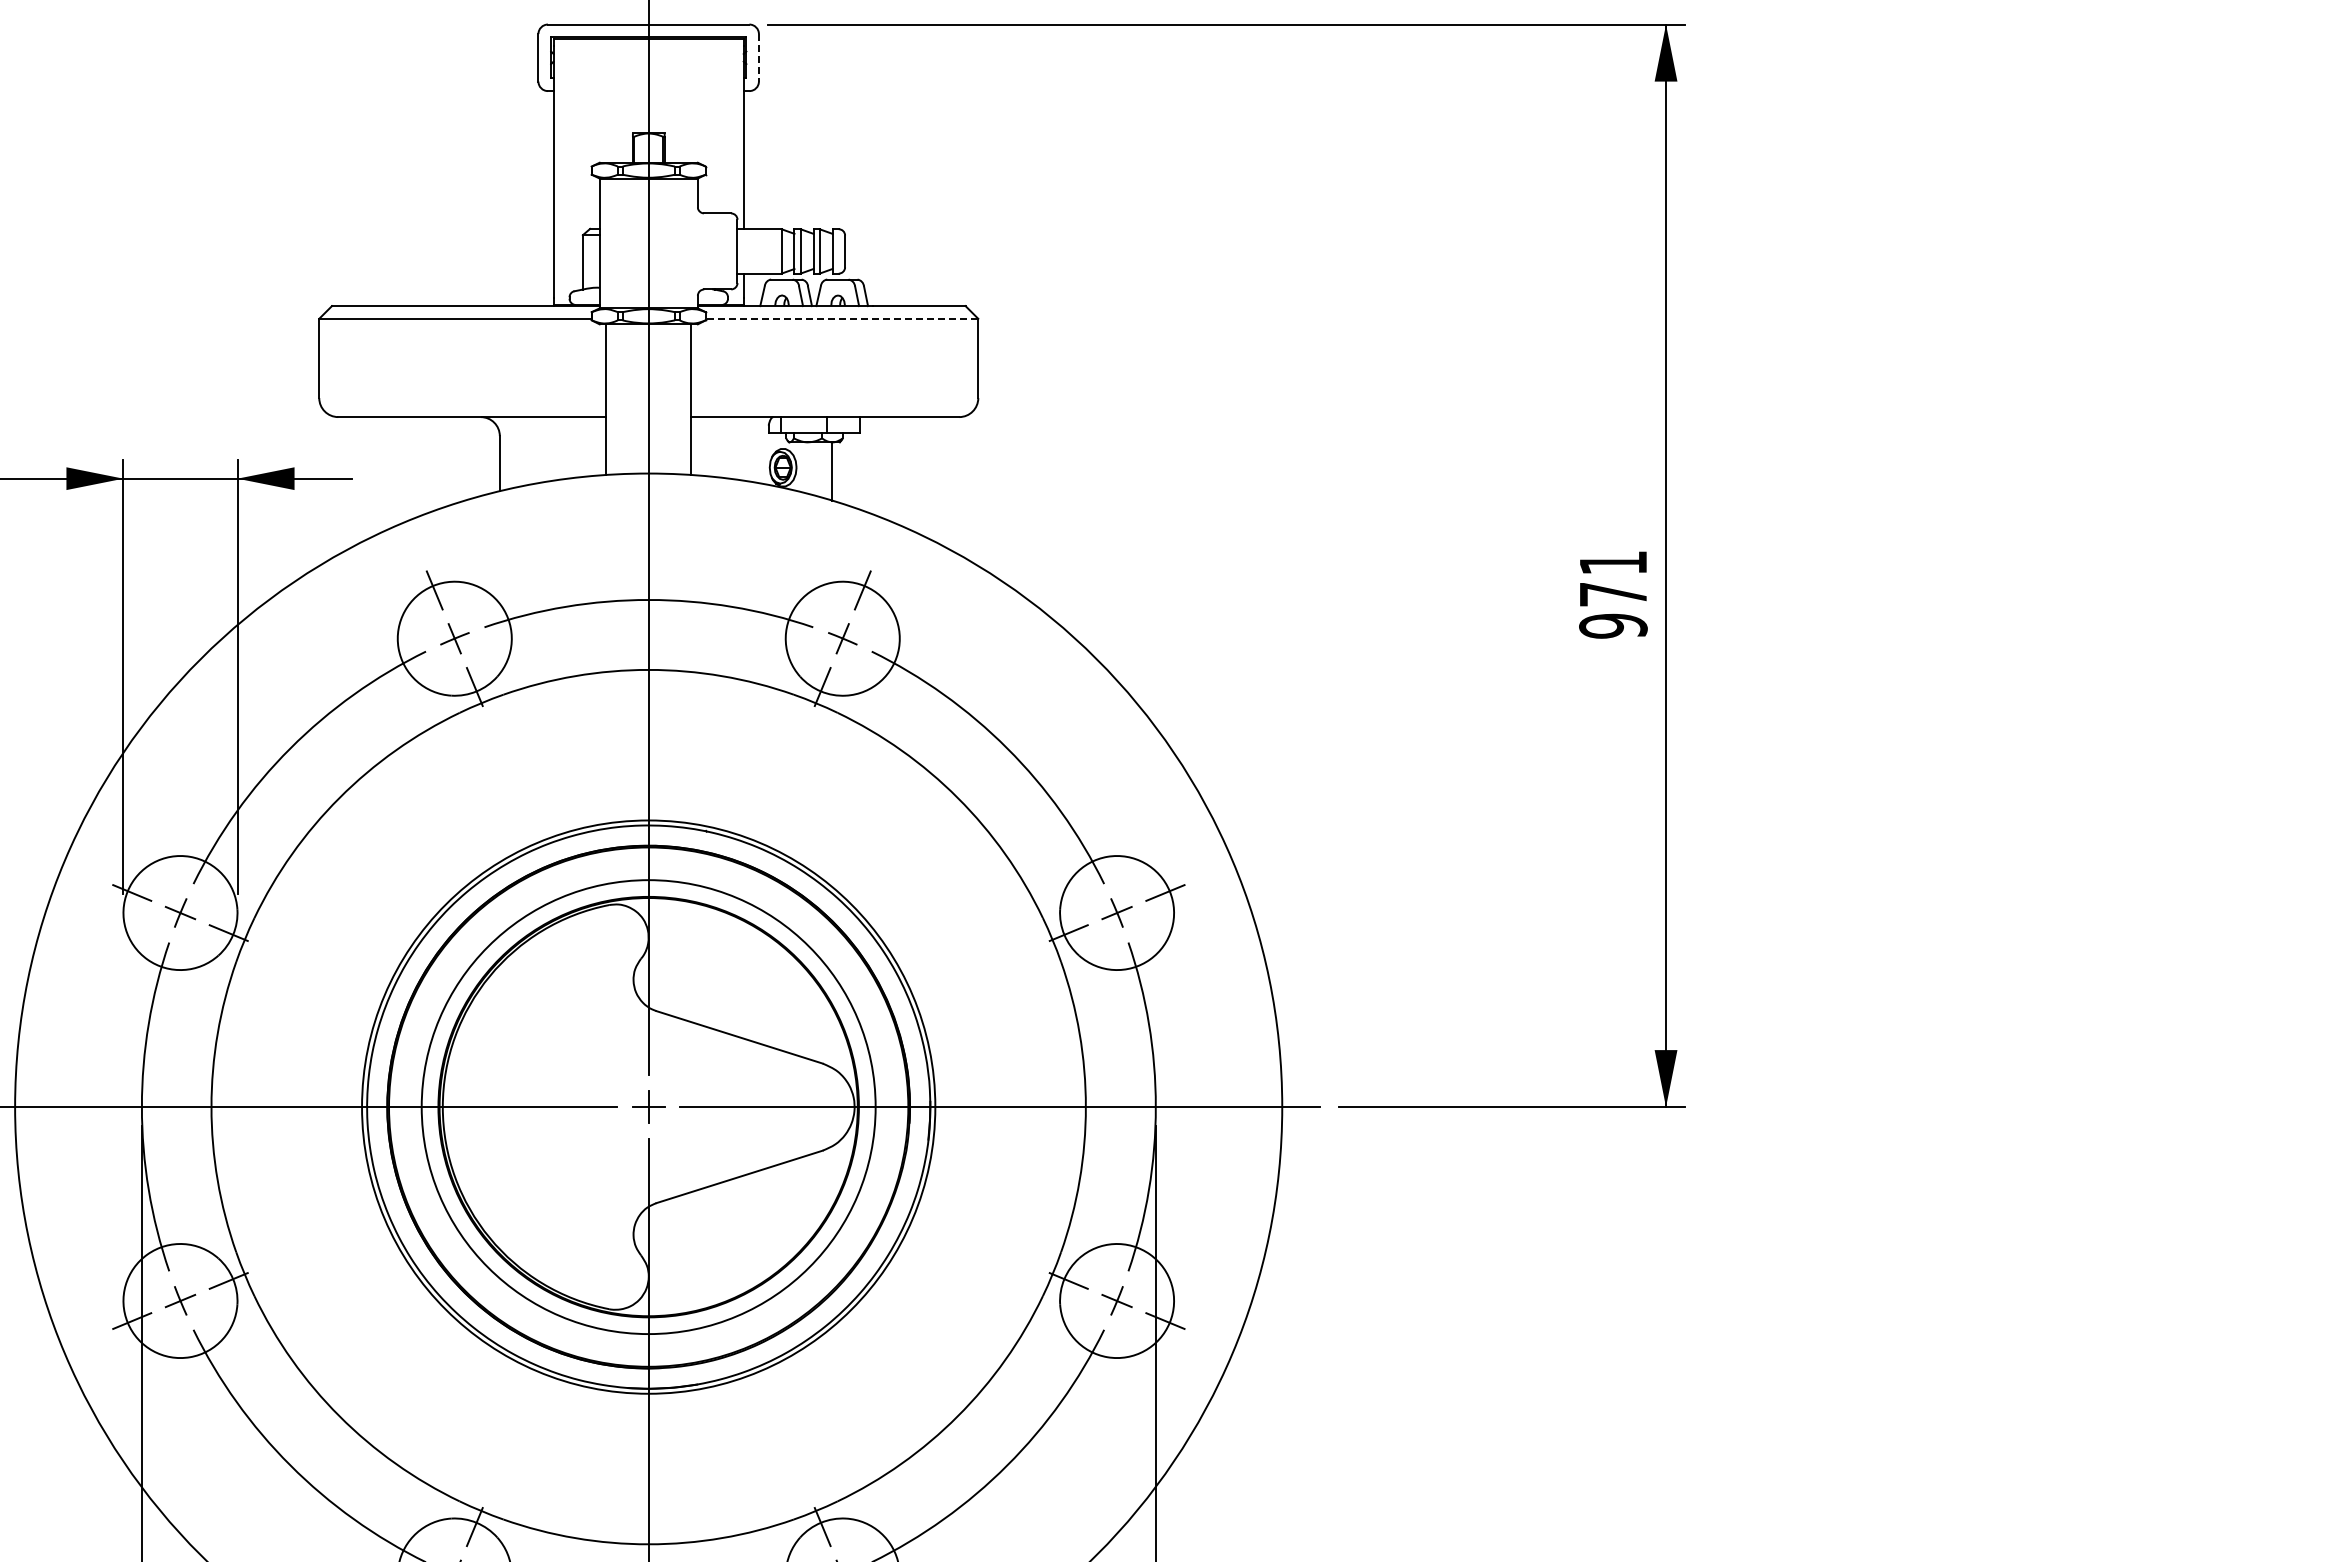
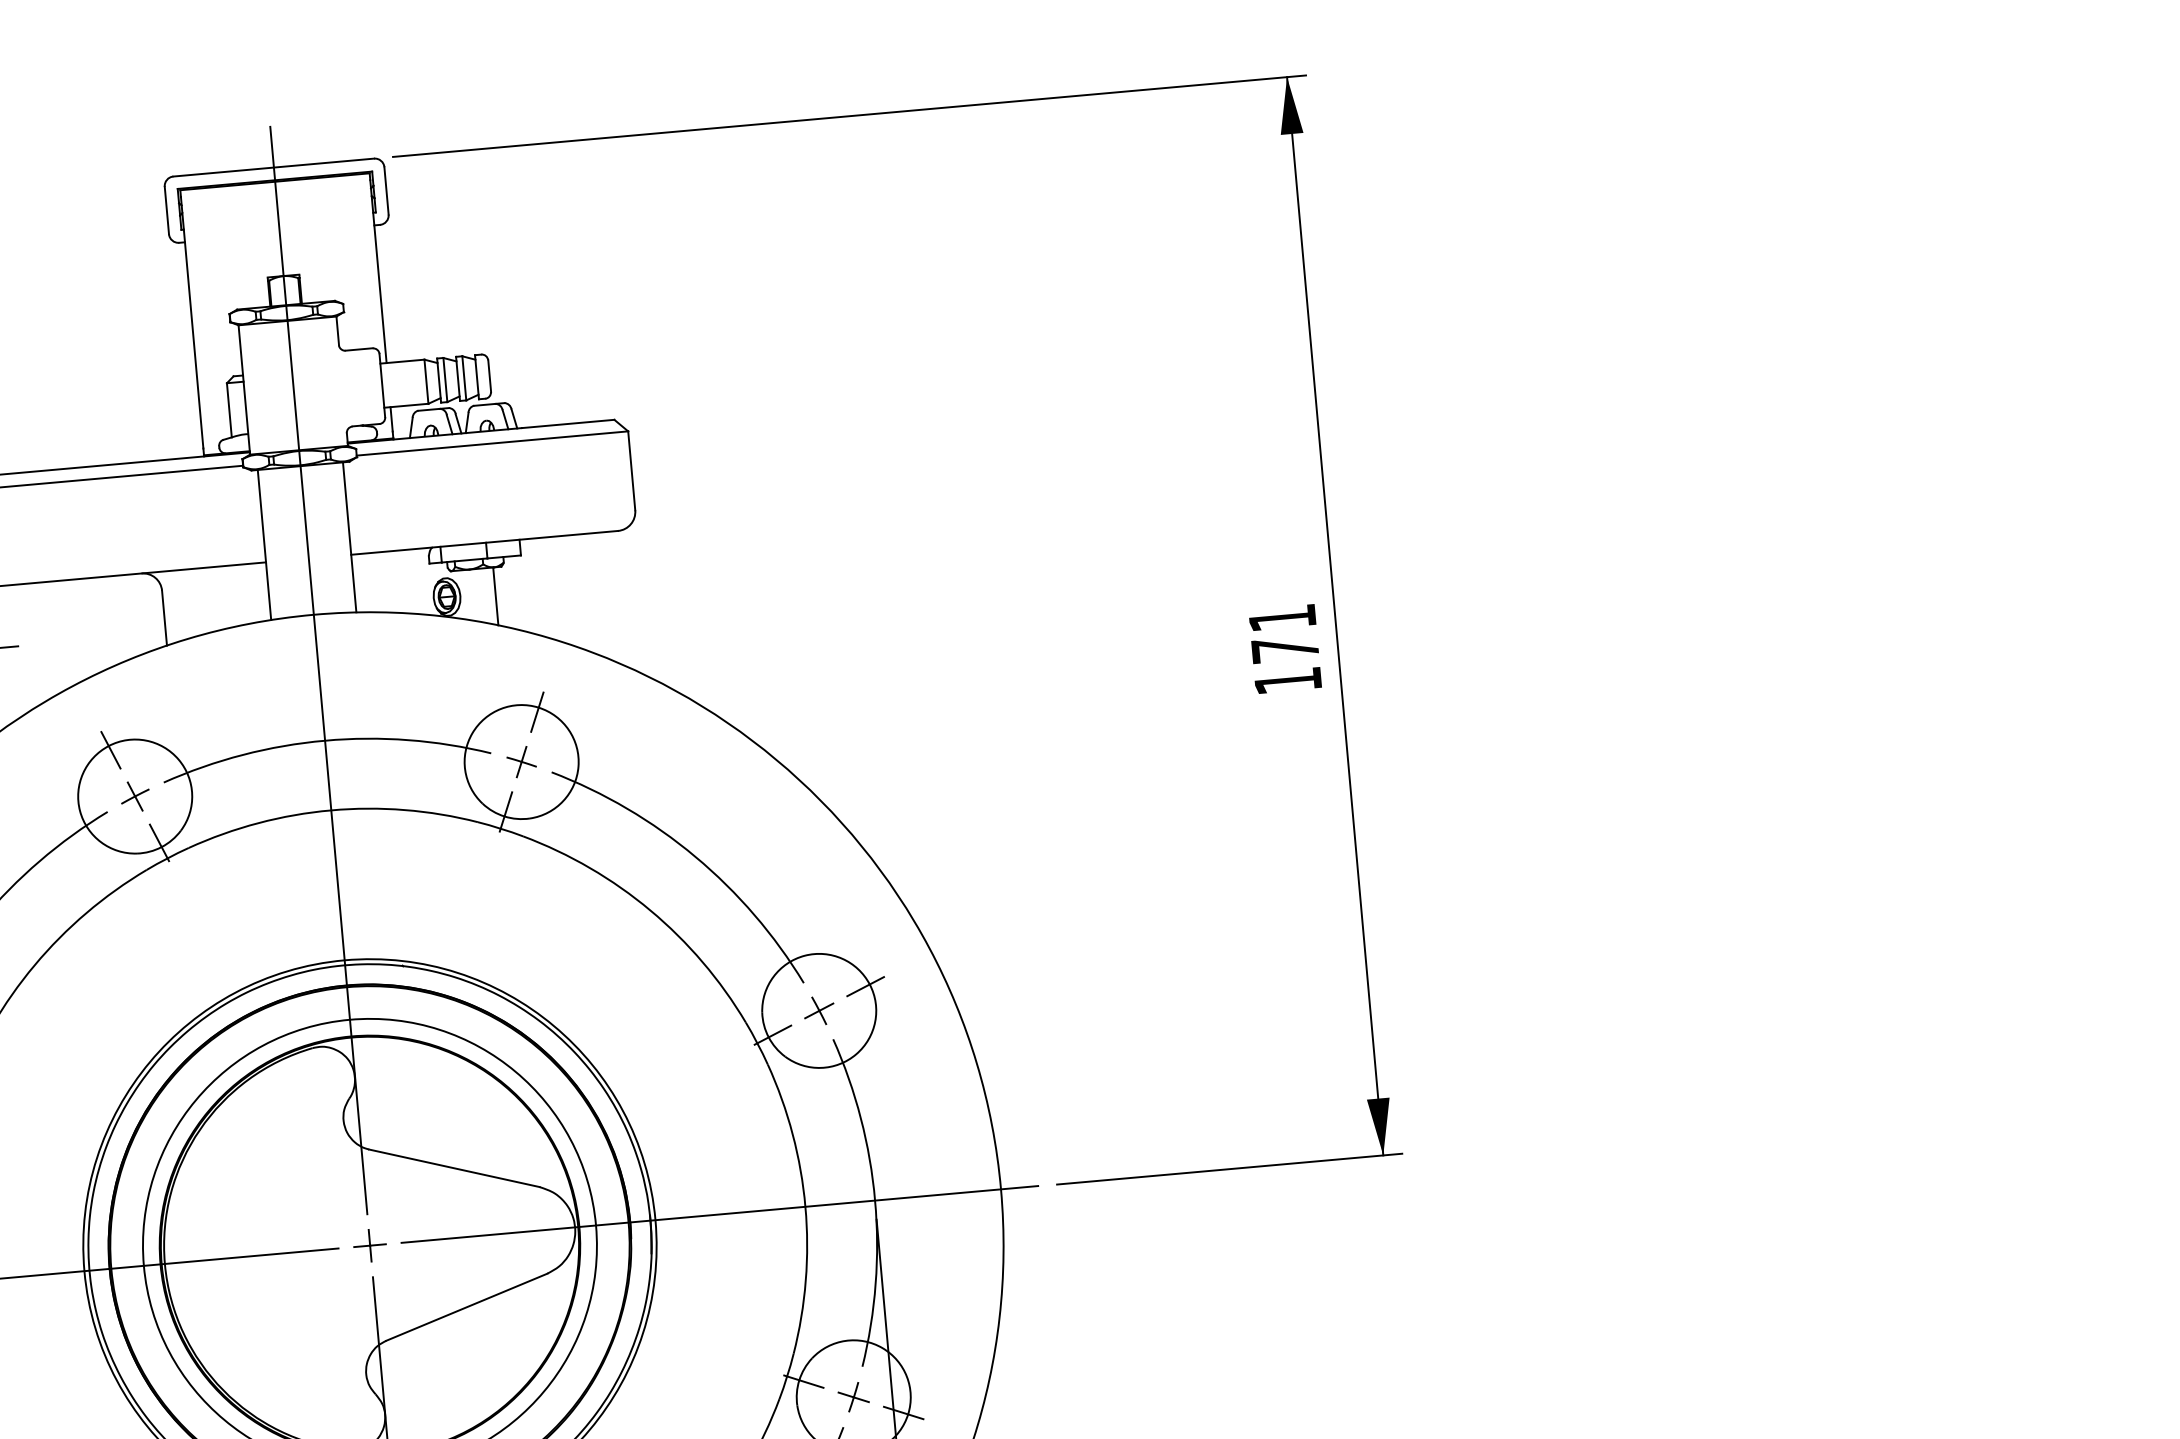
line: (758, 57) -> (386, 190), dashed -> solid
line: (841, 318) -> (491, 443), dashed -> solid
text: (1613, 625) -> (1288, 680), 971 -> 171

